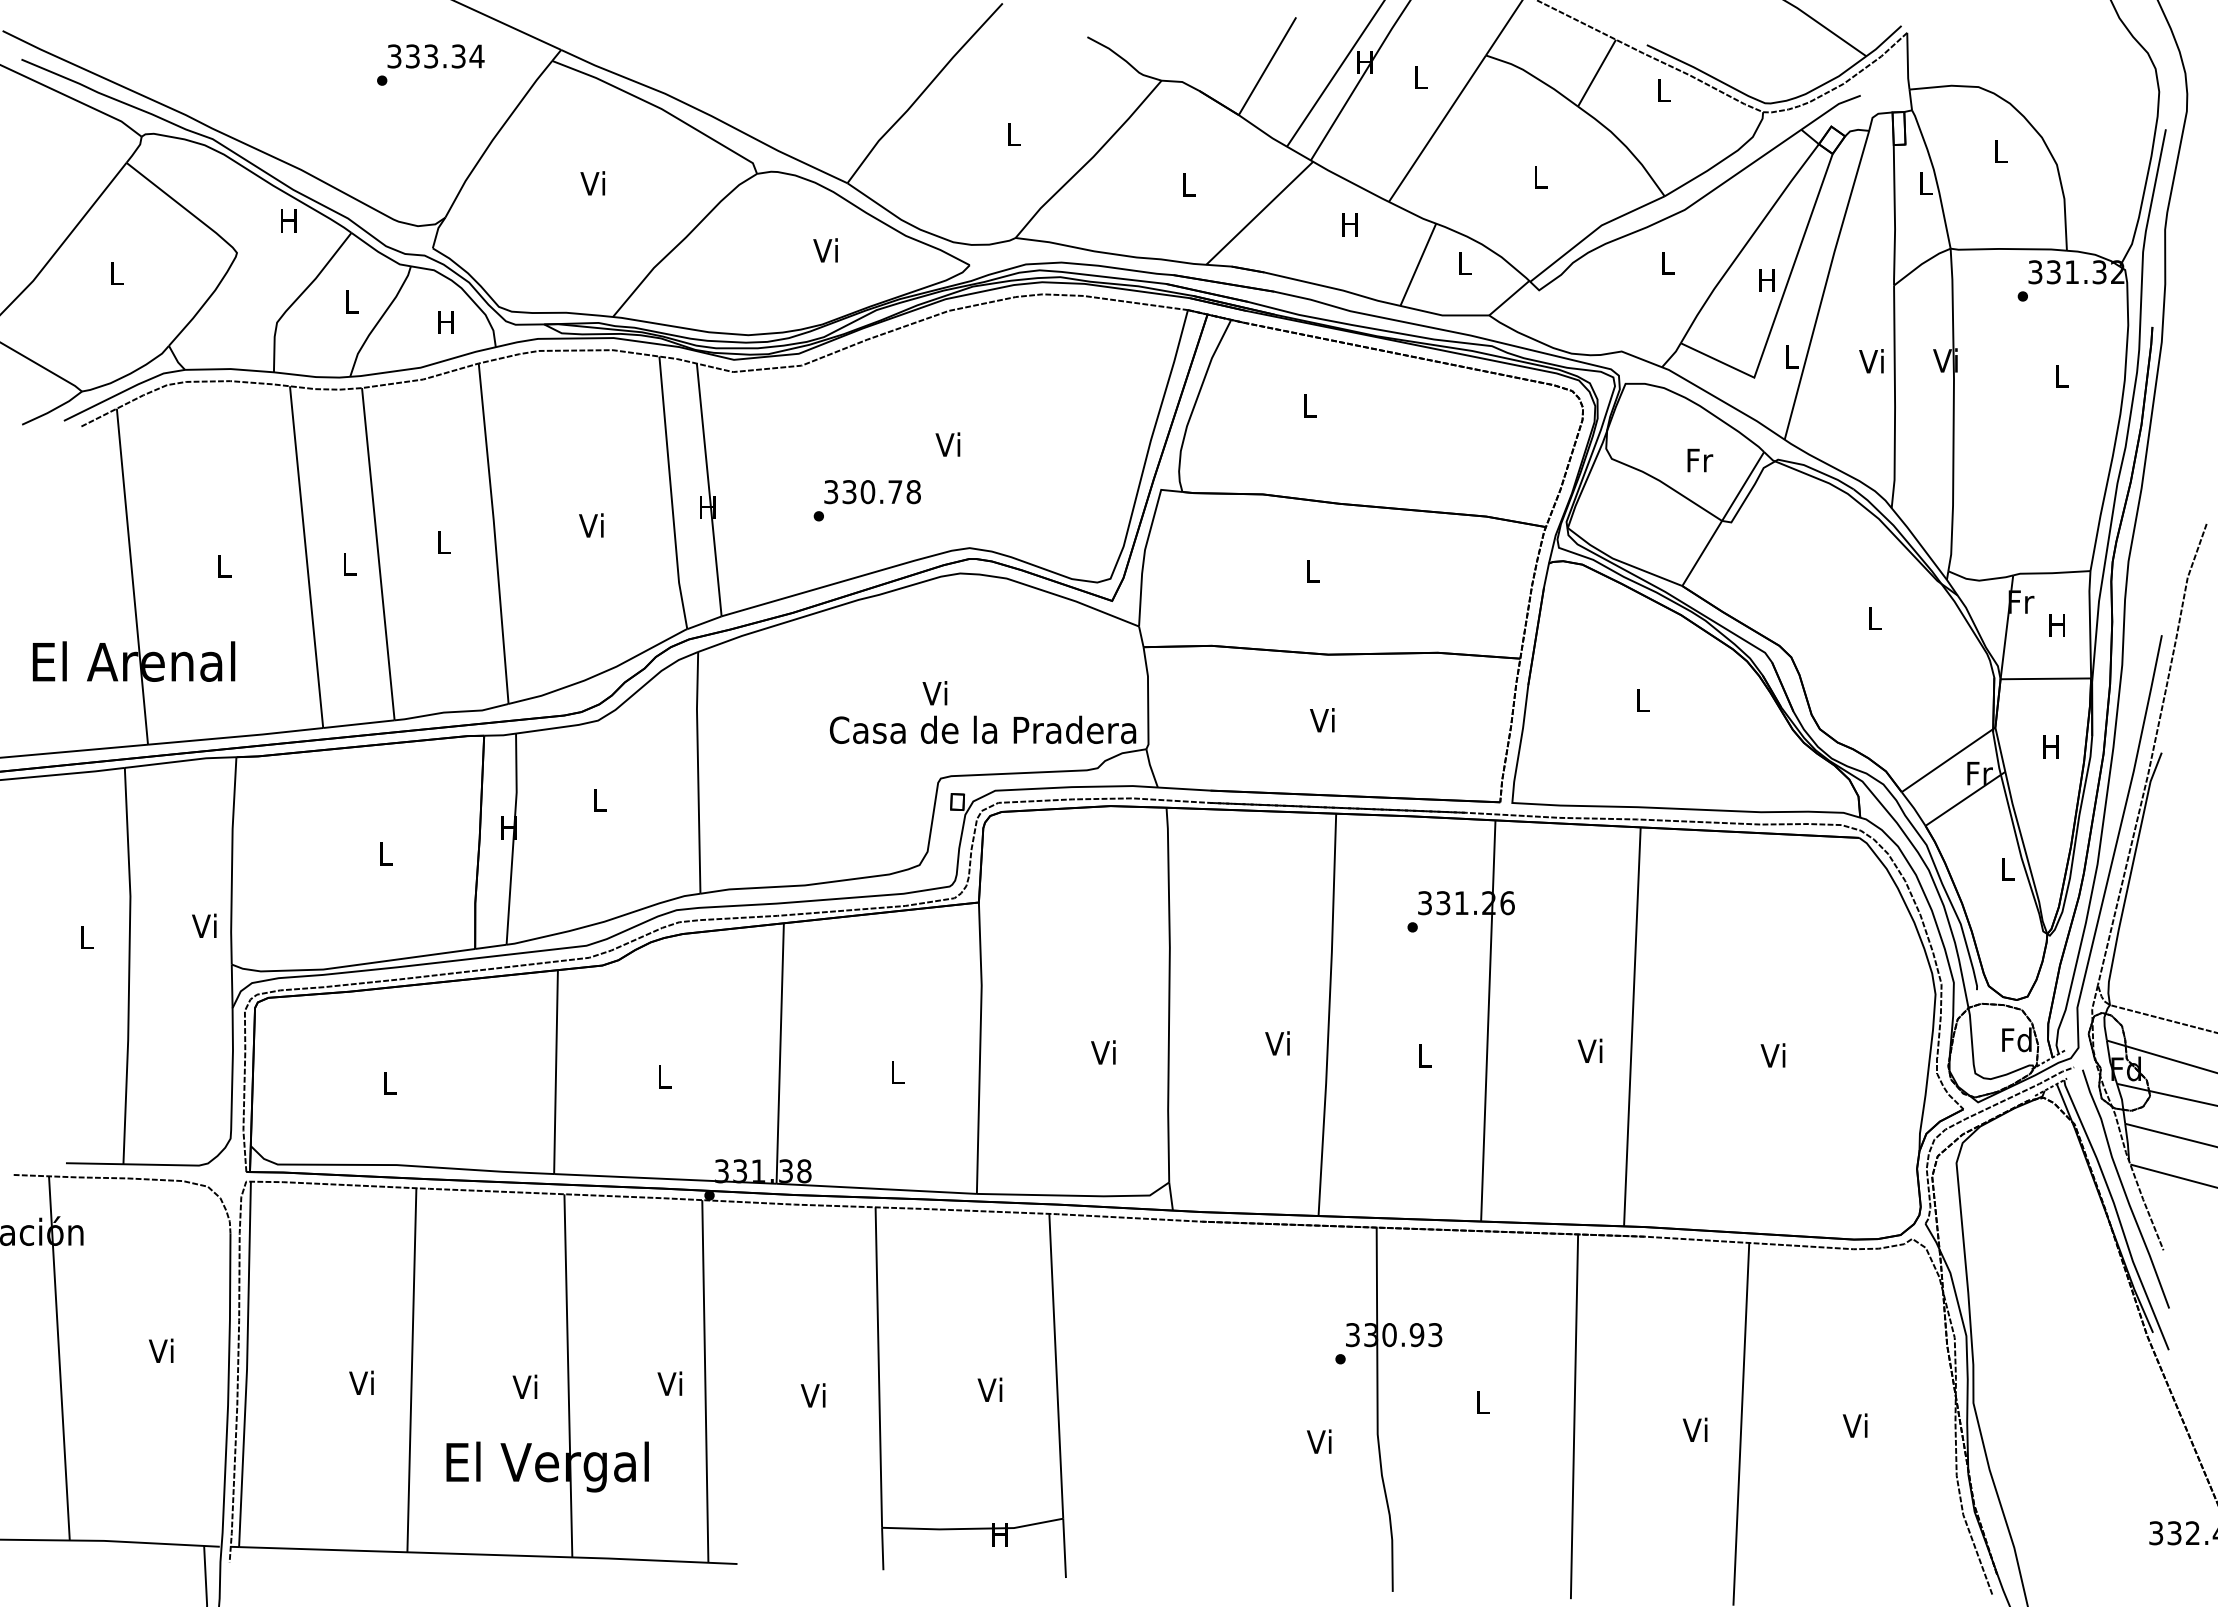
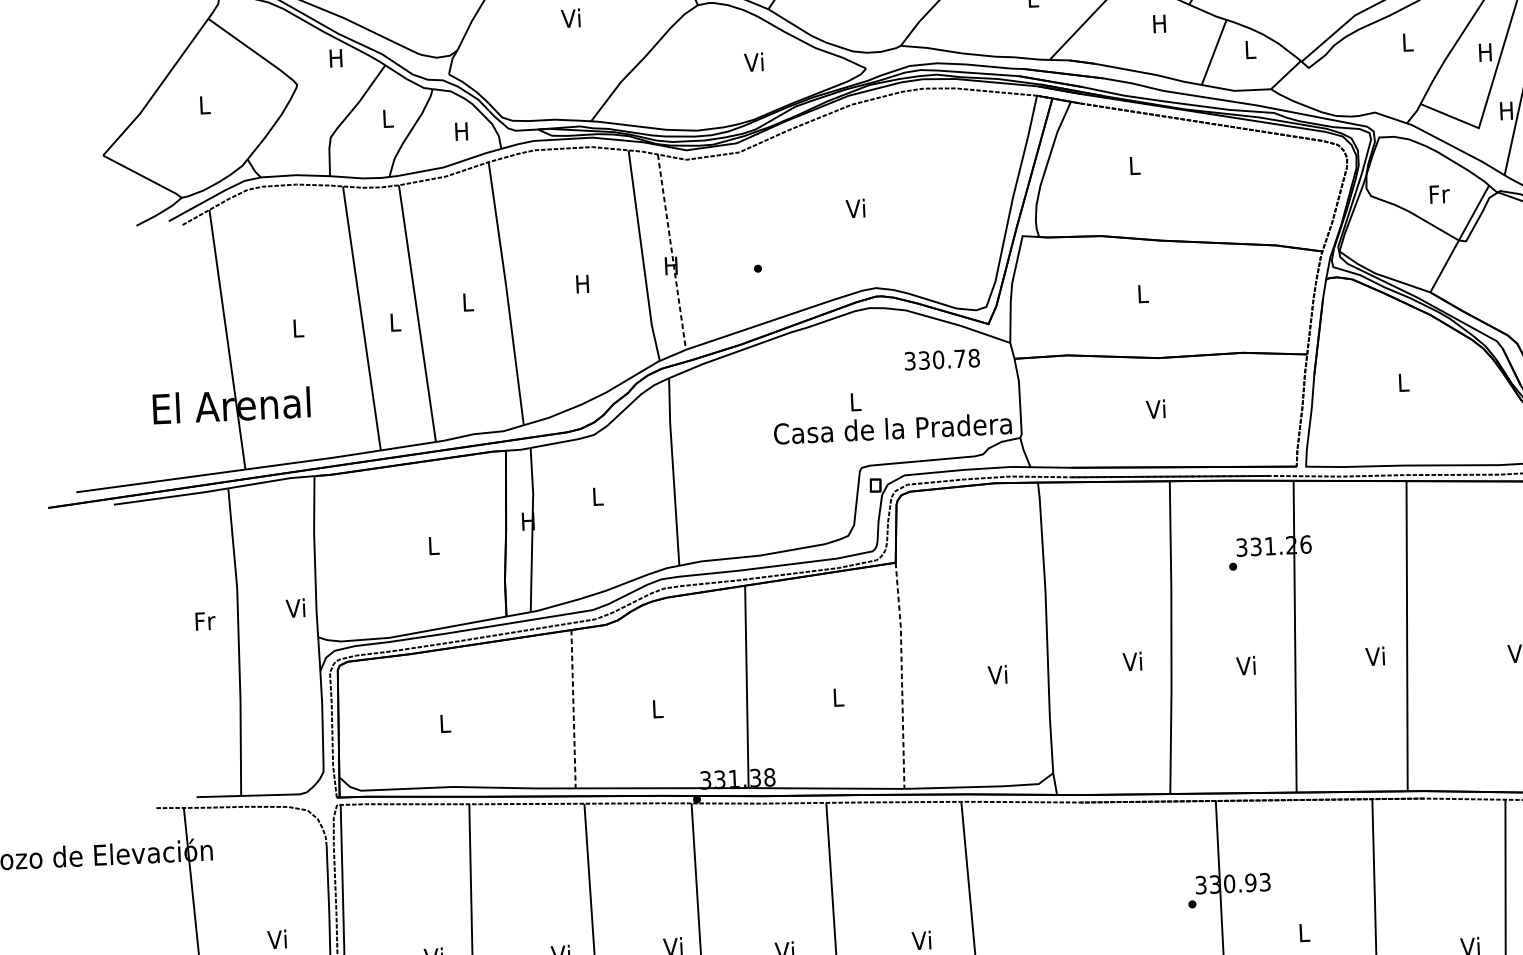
text: (1790, 356) -> (1506, 110), L -> H
line: (709, 490) -> (672, 252), solid -> dashed
text: (872, 492) -> (942, 360), moved
text: (591, 525) -> (581, 283), Vi -> H
text: (934, 693) -> (853, 402), Vi -> L
text: (87, 937) -> (205, 621), L -> Fr
line: (980, 1047) -> (902, 675), solid -> dashed
text: (1423, 1055) -> (1246, 665), L -> Vi
line: (556, 1072) -> (573, 709), solid -> dashed

